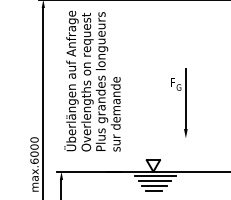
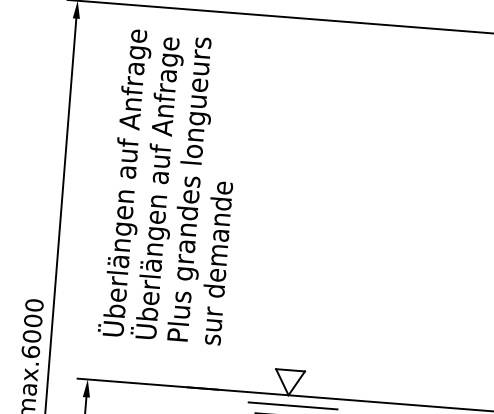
text: (86, 81) -> (157, 186), Overlengths on request -> Überlängen auf Anfrage
part: (179, 102) -> (357, 248), removed

